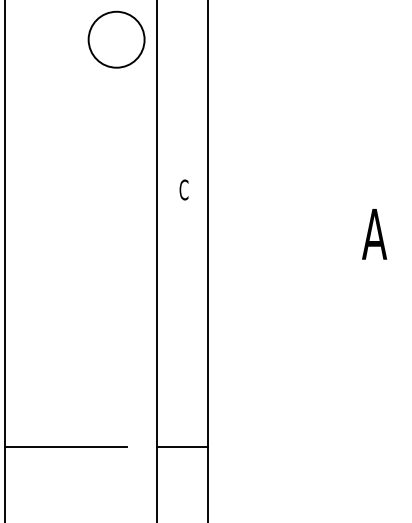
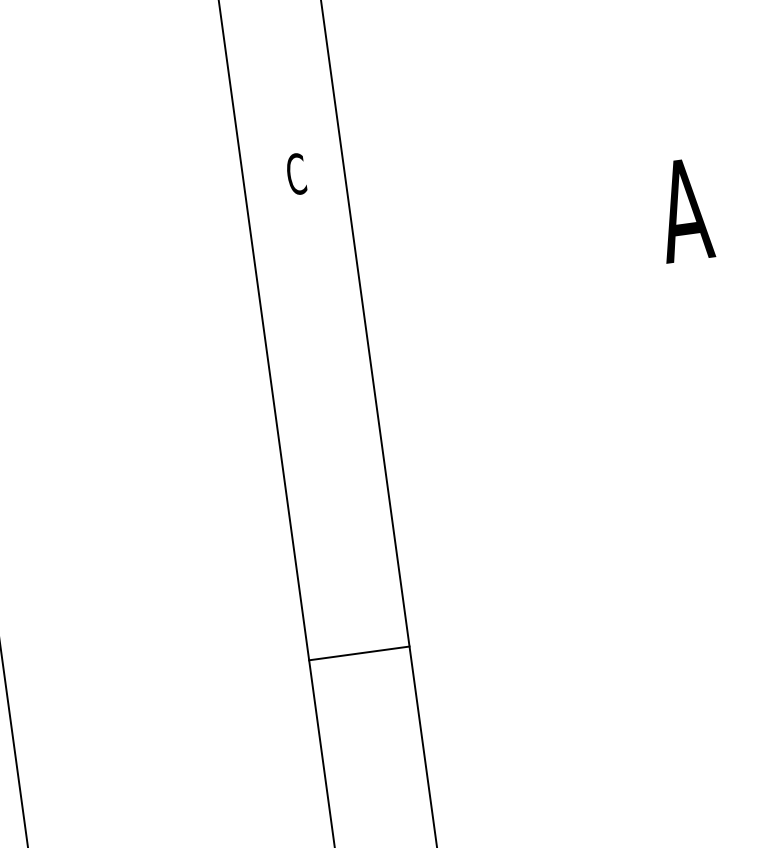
line: (65, 446) -> (131, 712), removed
line: (182, 446) -> (358, 653), moved

